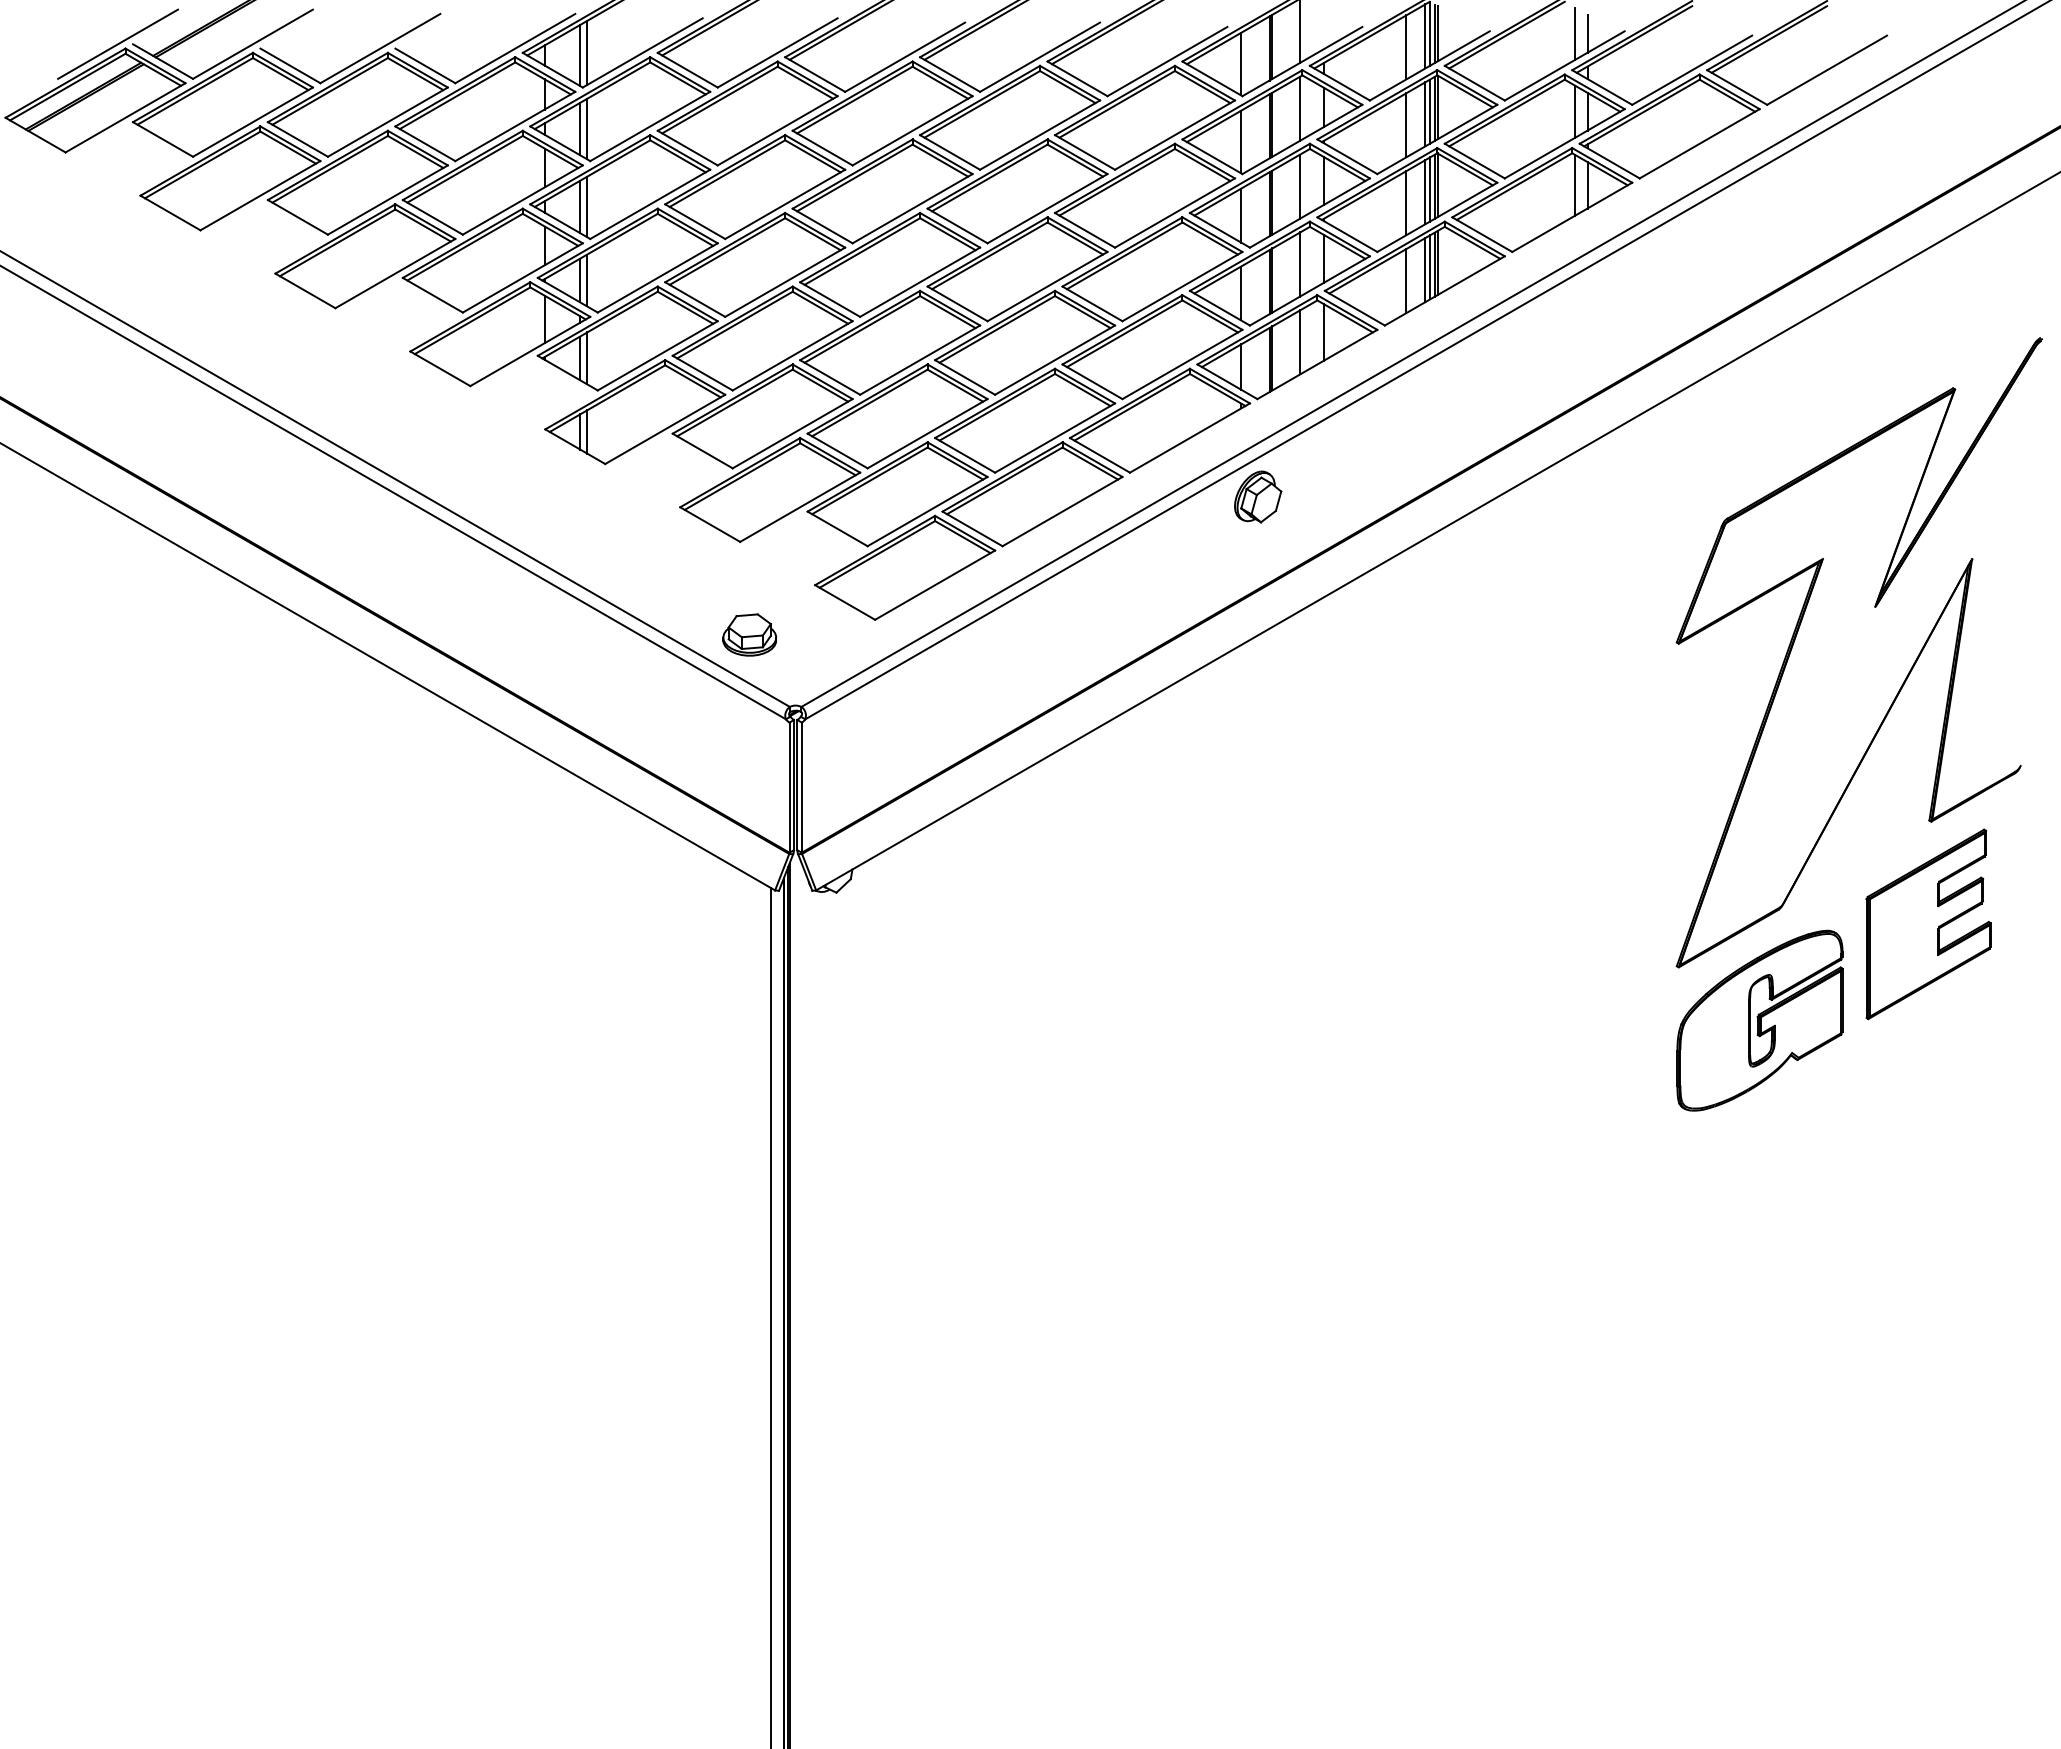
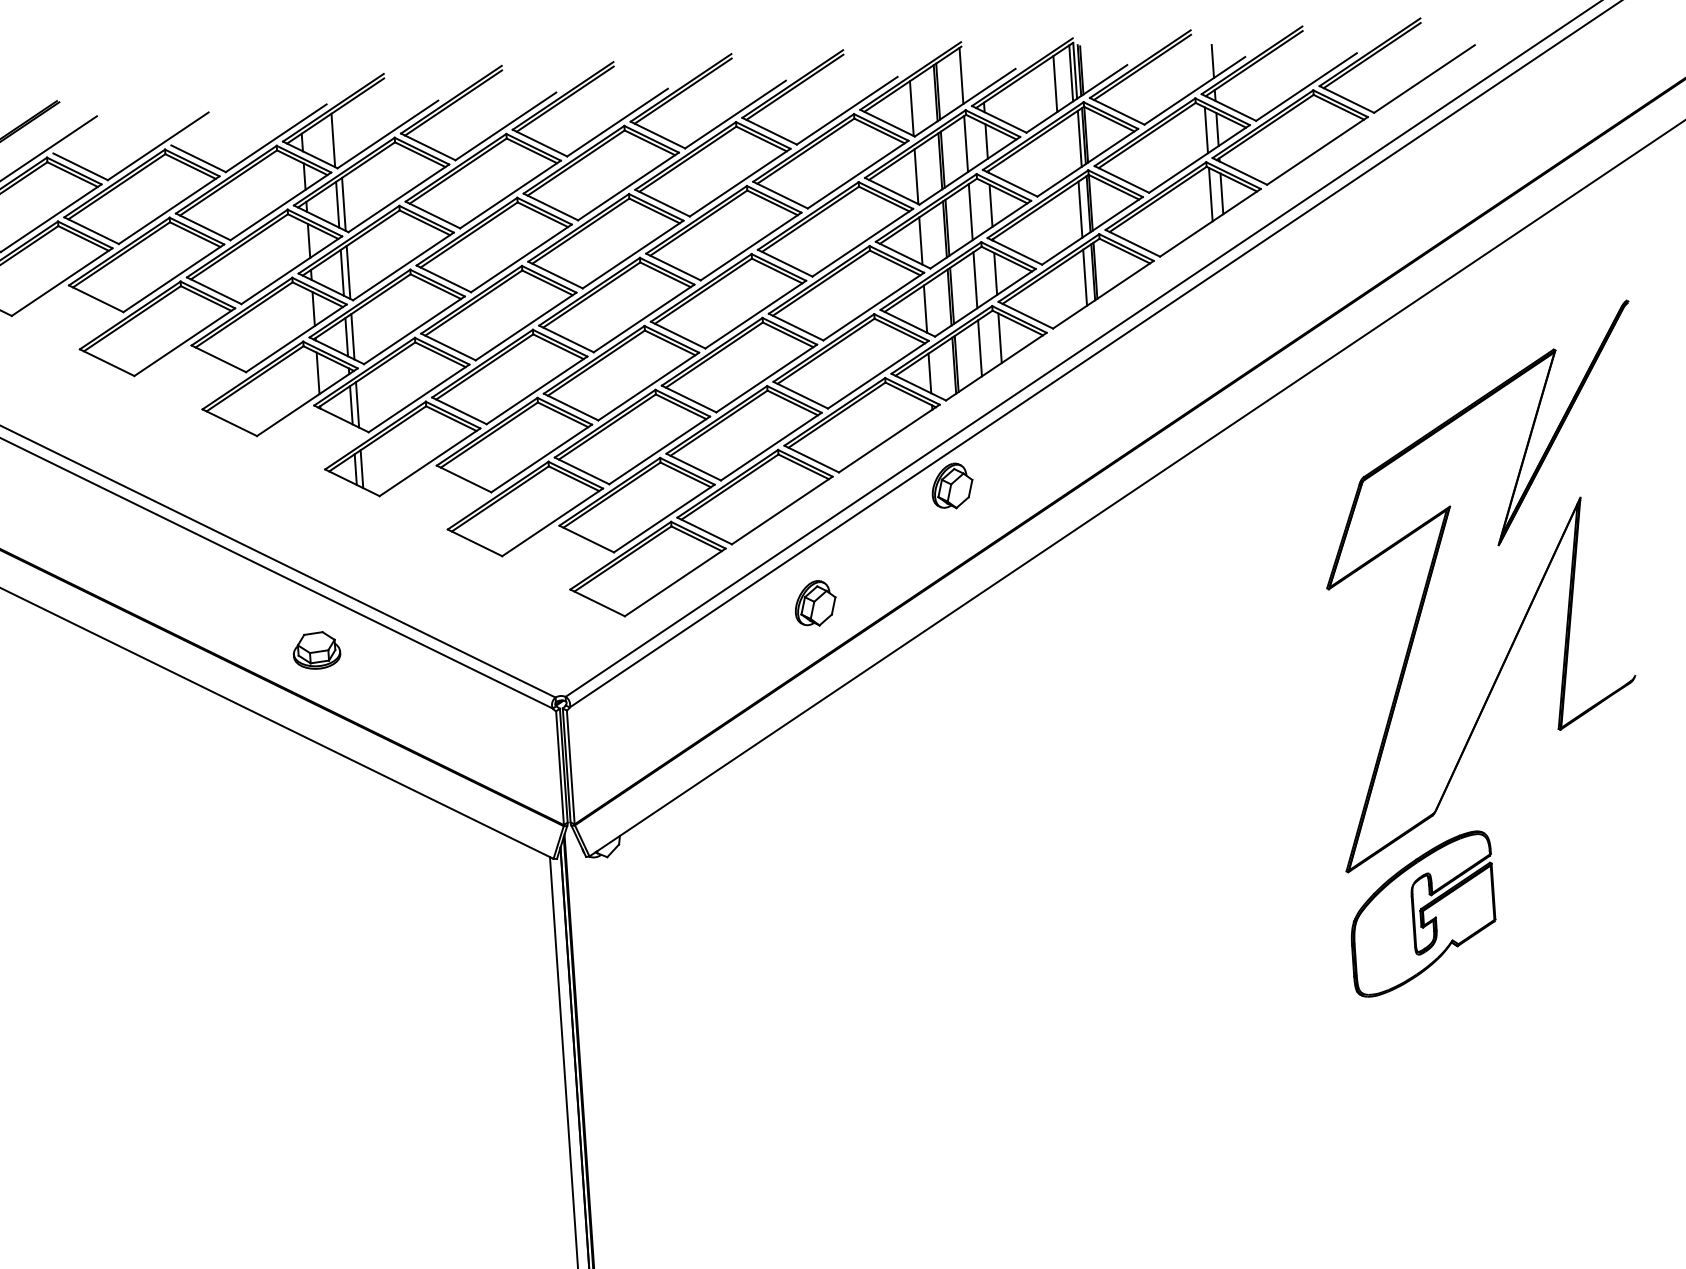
line: (1574, 33) -> (1201, 61), removed
line: (587, 52) -> (339, 137), removed
line: (1425, 114) -> (1075, 141), removed
line: (1406, 125) -> (1060, 152), removed
line: (1430, 189) -> (1084, 206), removed
line: (1406, 203) -> (1064, 220), removed
line: (1430, 267) -> (1089, 275), removed
line: (1406, 281) -> (1069, 288), removed
part: (1093, 619) -> (815, 602), added
part: (749, 634) -> (316, 650), moved
part: (1928, 924) -> (1564, 819), removed

